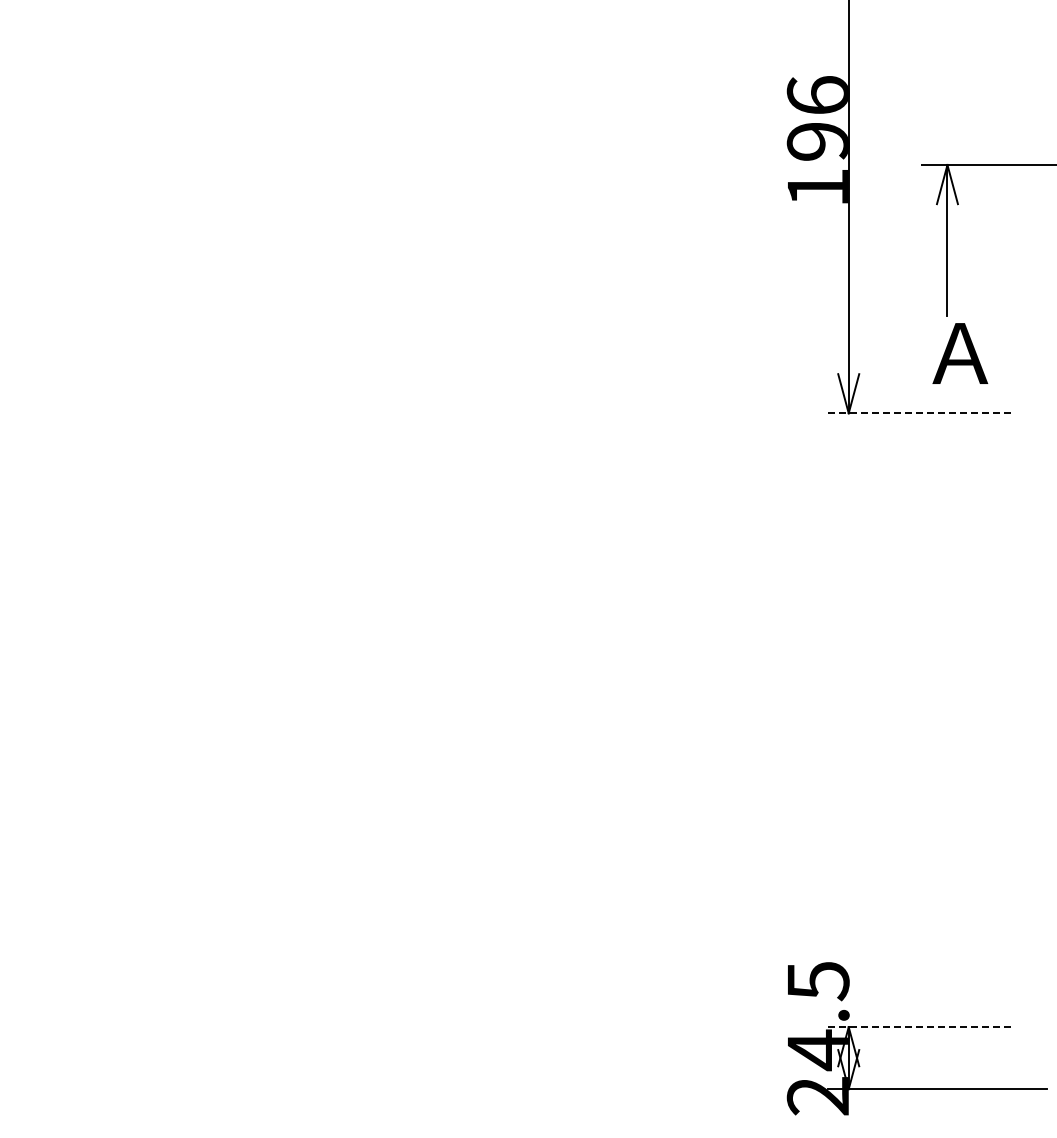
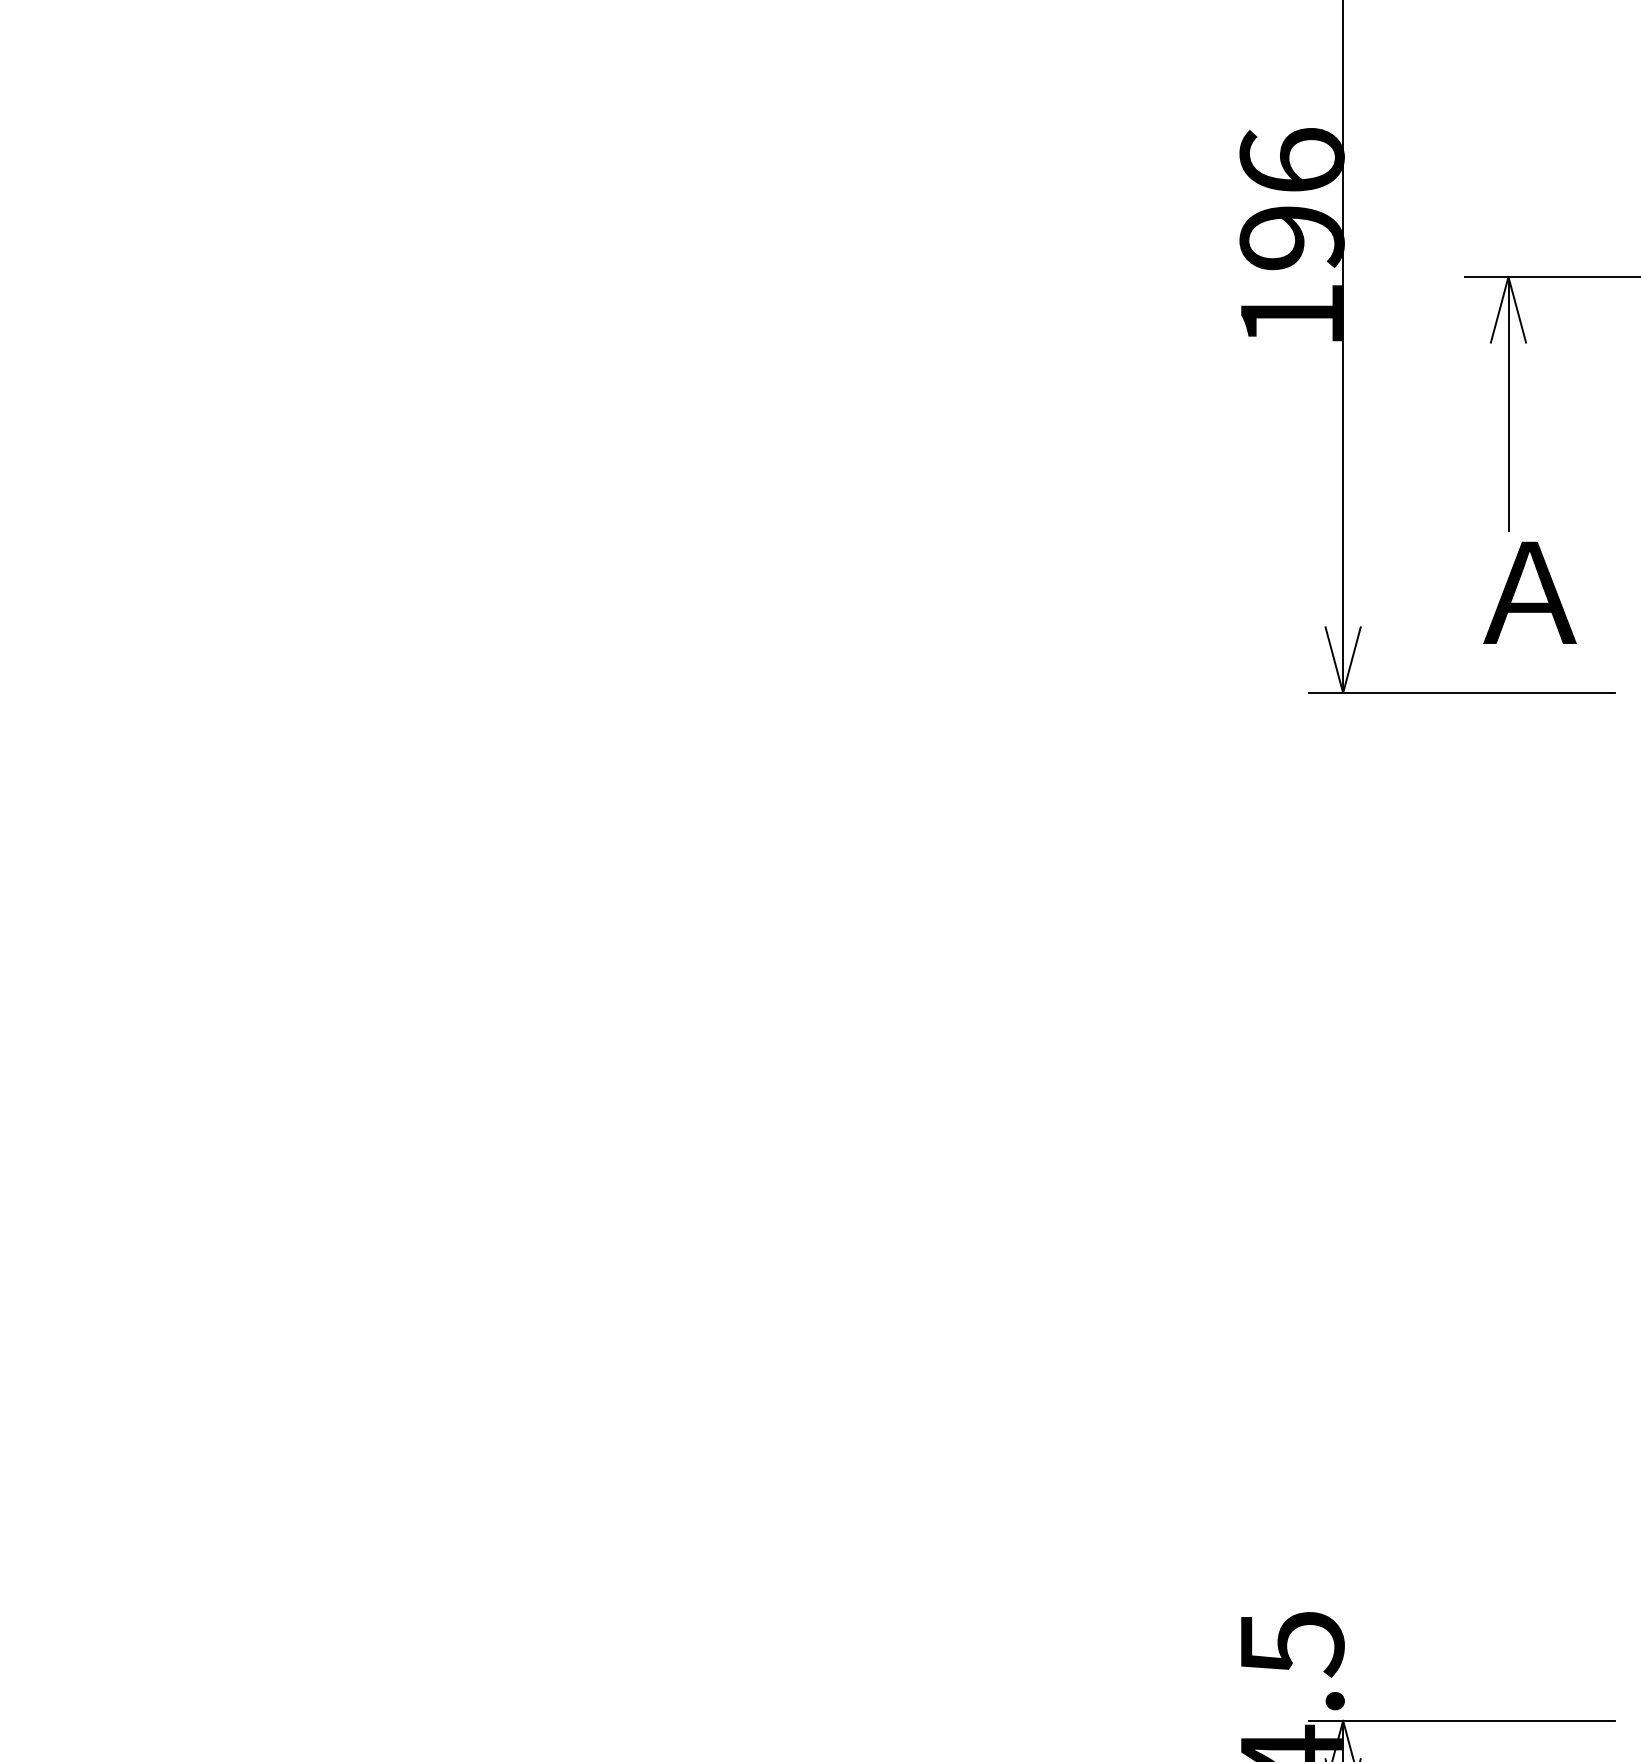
line: (919, 413) -> (1461, 693), dashed -> solid
line: (919, 1027) -> (1461, 1721), dashed -> solid

